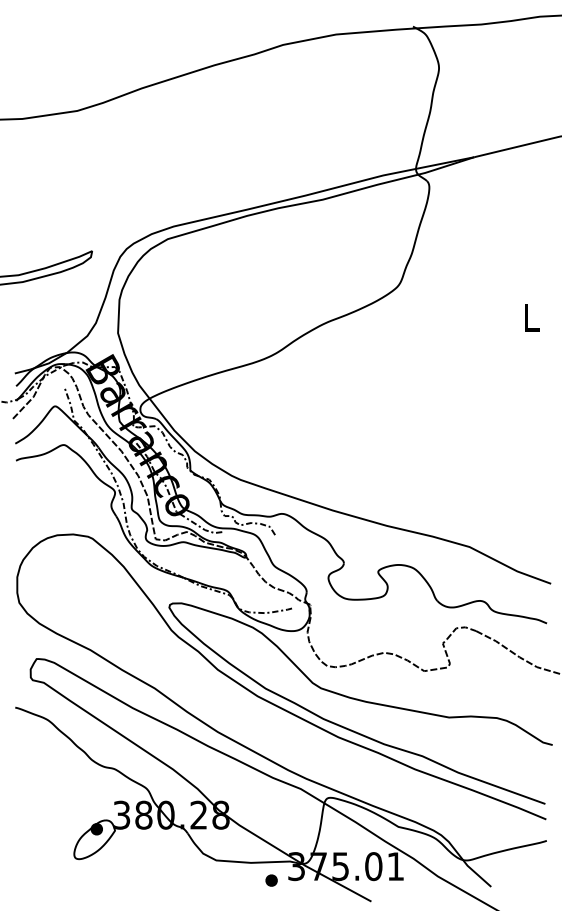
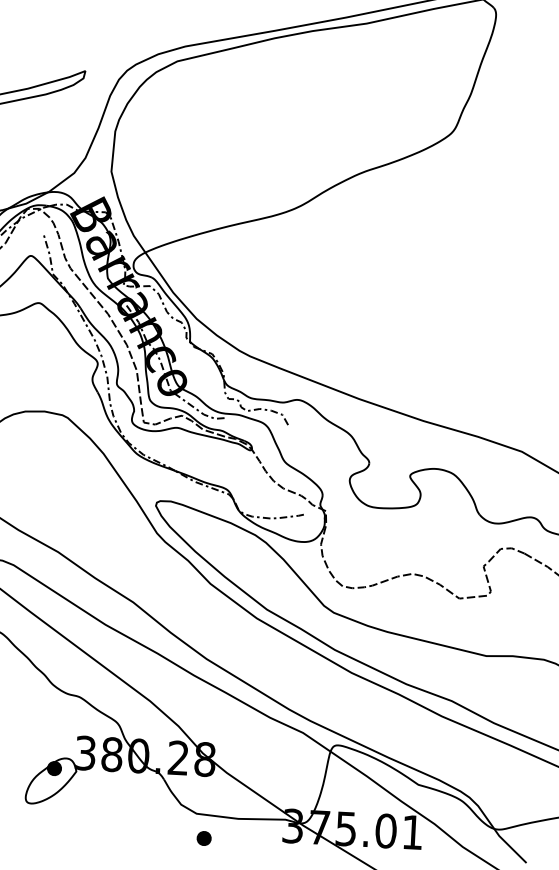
part: (271, 880) -> (204, 838), moved

